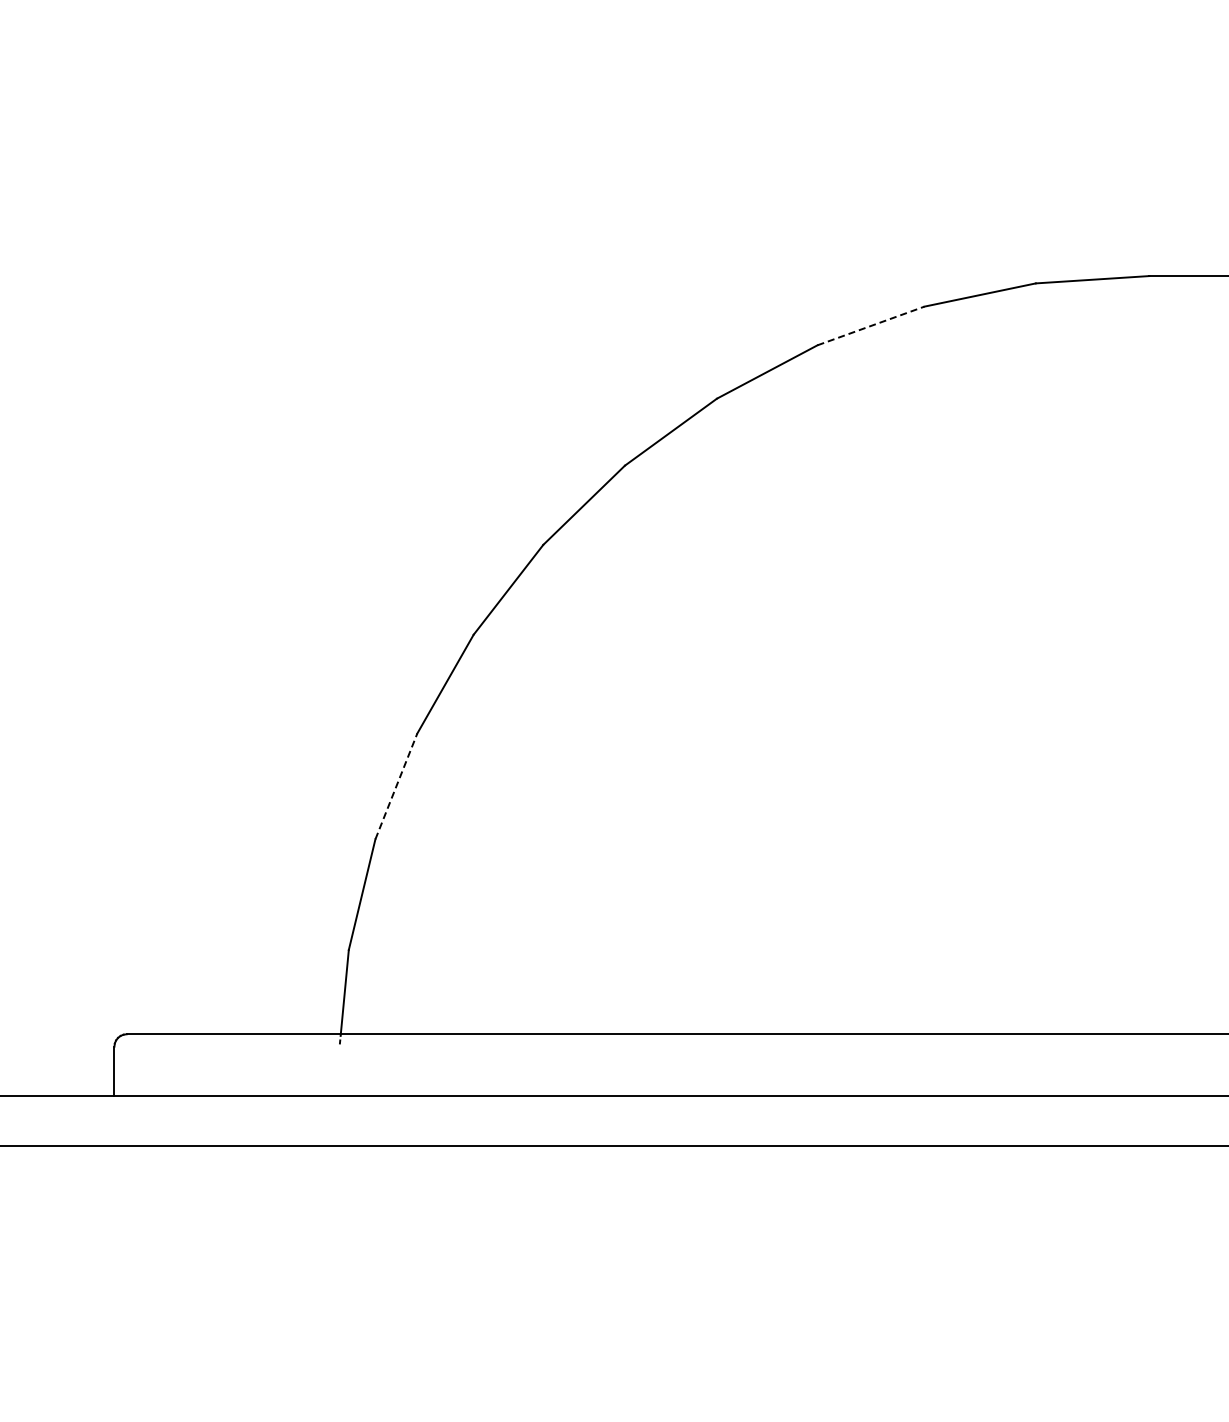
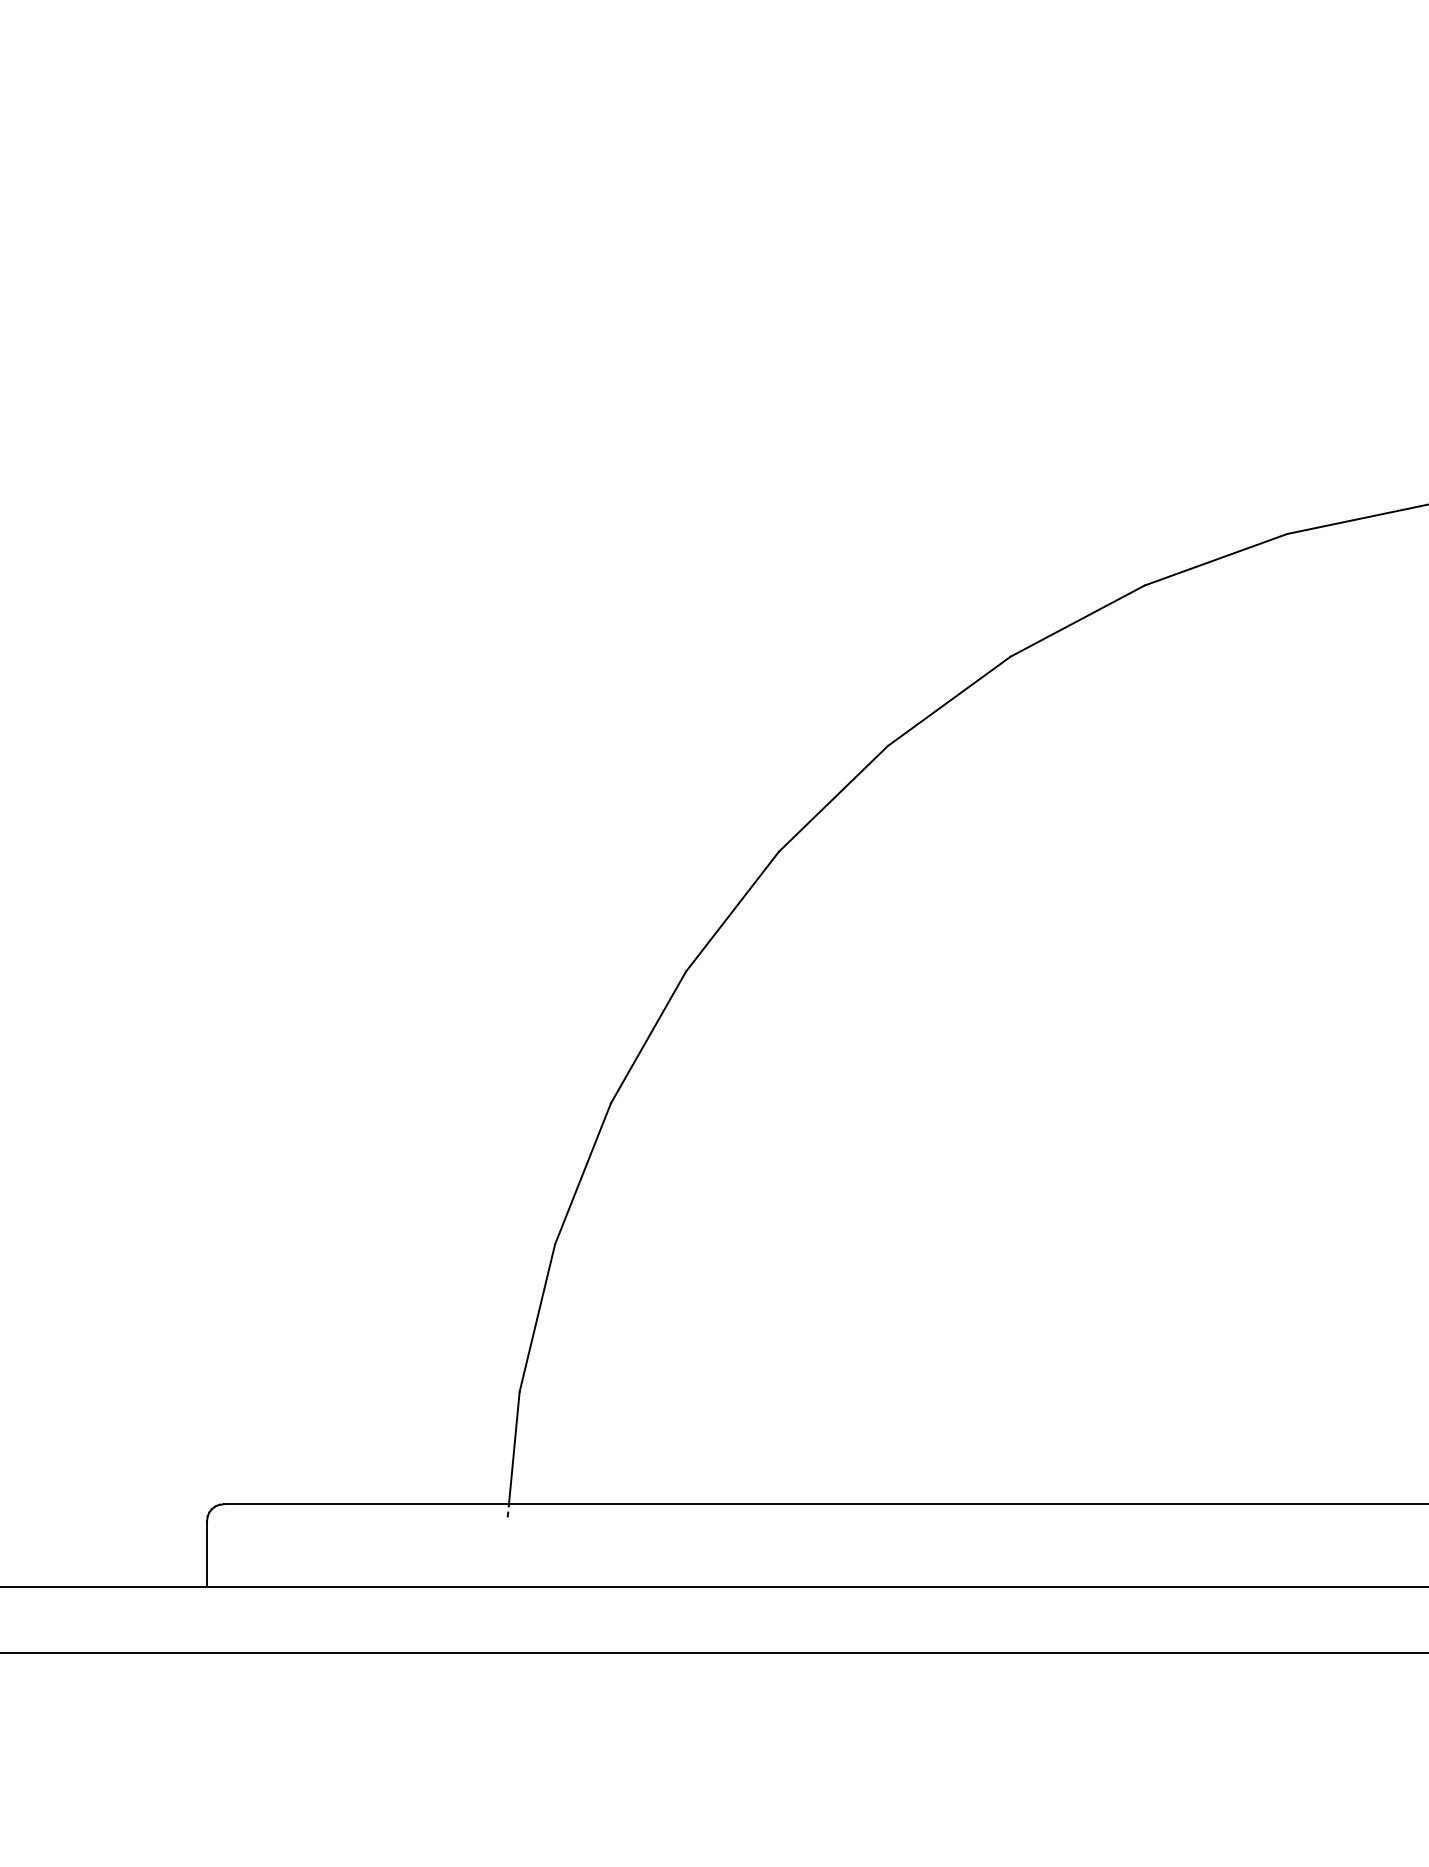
line: (871, 325) -> (1216, 559), dashed -> solid
line: (396, 786) -> (583, 1173), dashed -> solid

